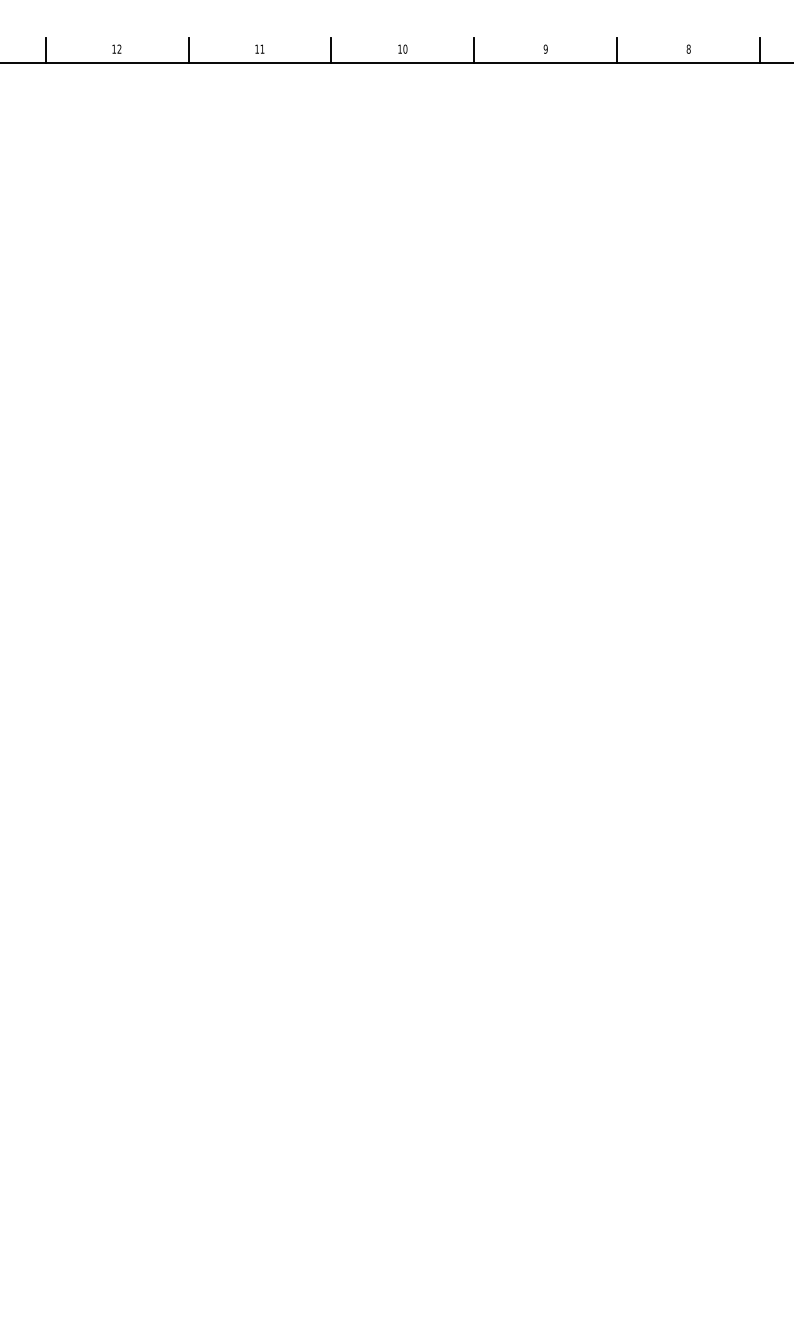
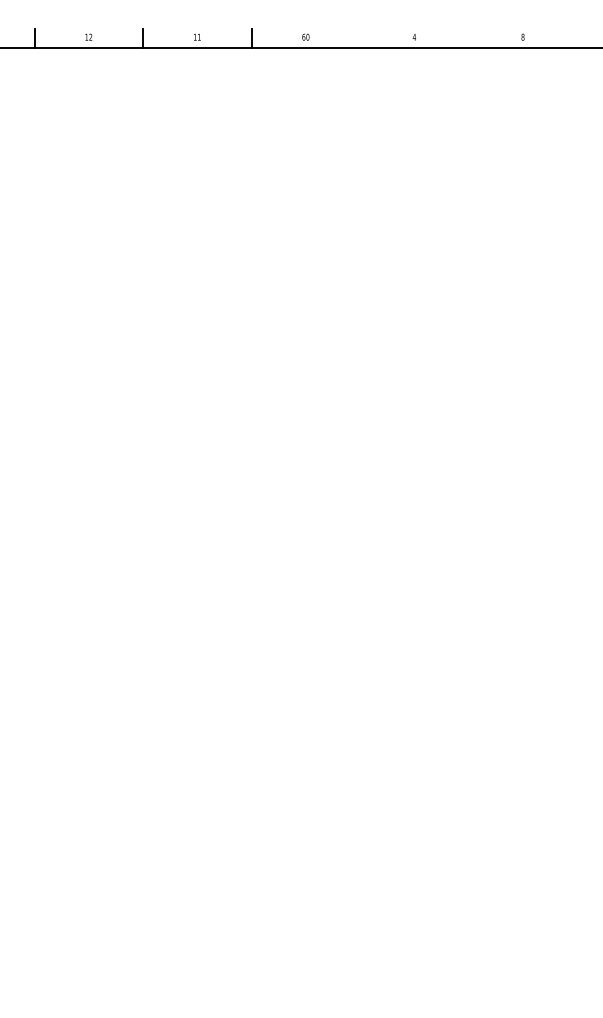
text: (400, 48) -> (304, 36), 10 -> 60
text: (545, 48) -> (414, 36), 9 -> 4
line: (474, 50) -> (360, 38), removed
line: (617, 50) -> (468, 38), removed
line: (760, 50) -> (577, 38), removed

